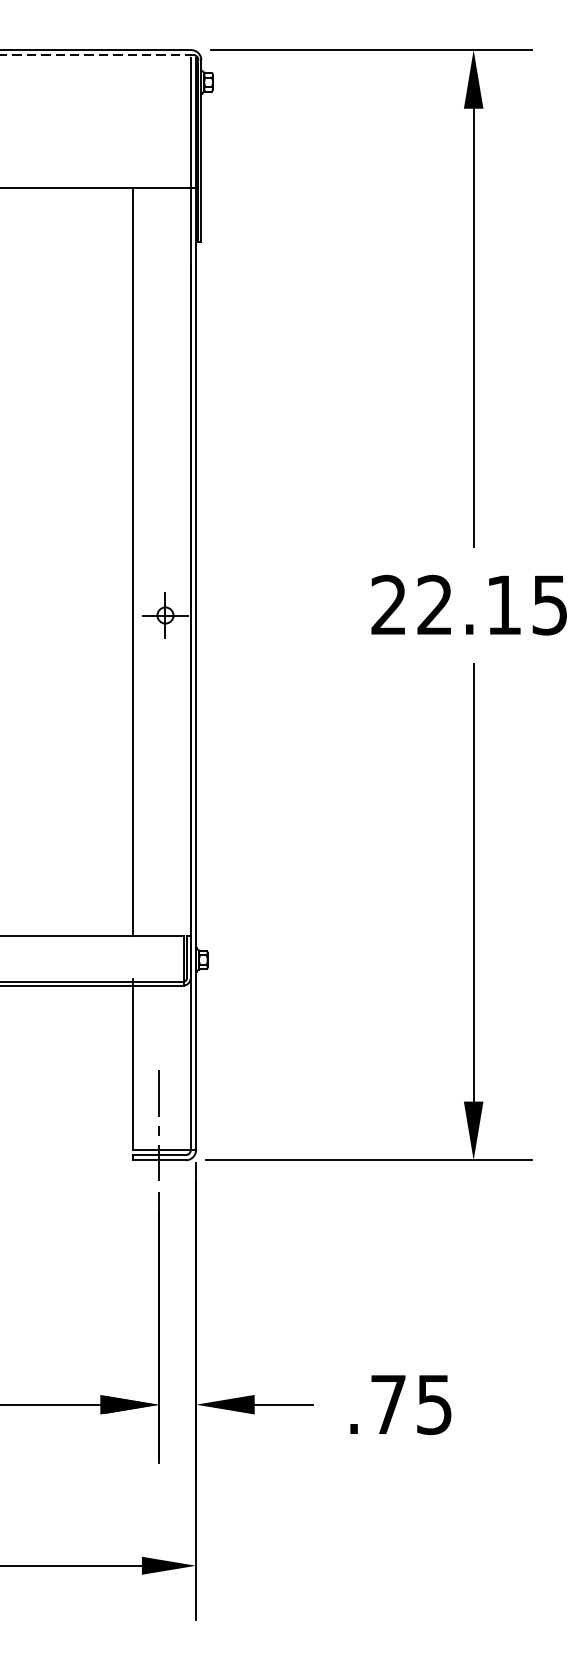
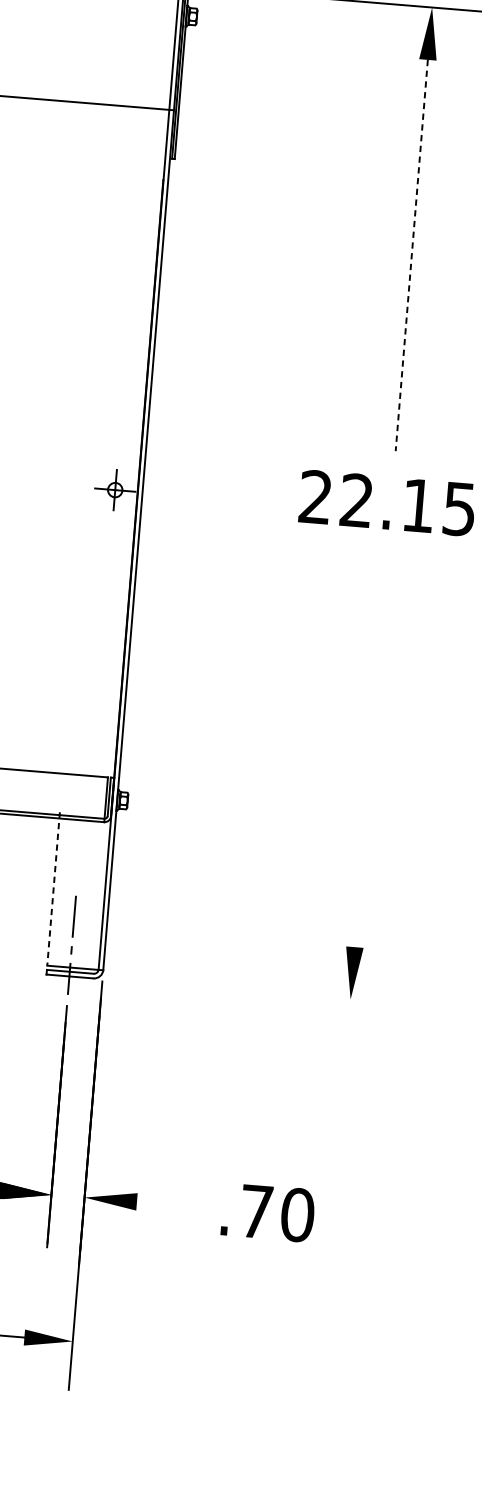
line: (473, 327) -> (411, 255), solid -> dashed
line: (133, 561) -> (90, 439), removed
line: (473, 882) -> (370, 751), removed
line: (133, 1064) -> (53, 888), solid -> dashed
line: (369, 1160) -> (257, 992), removed
line: (283, 1404) -> (162, 1203), removed
text: (434, 1404) -> (297, 1214), .75 -> .70

